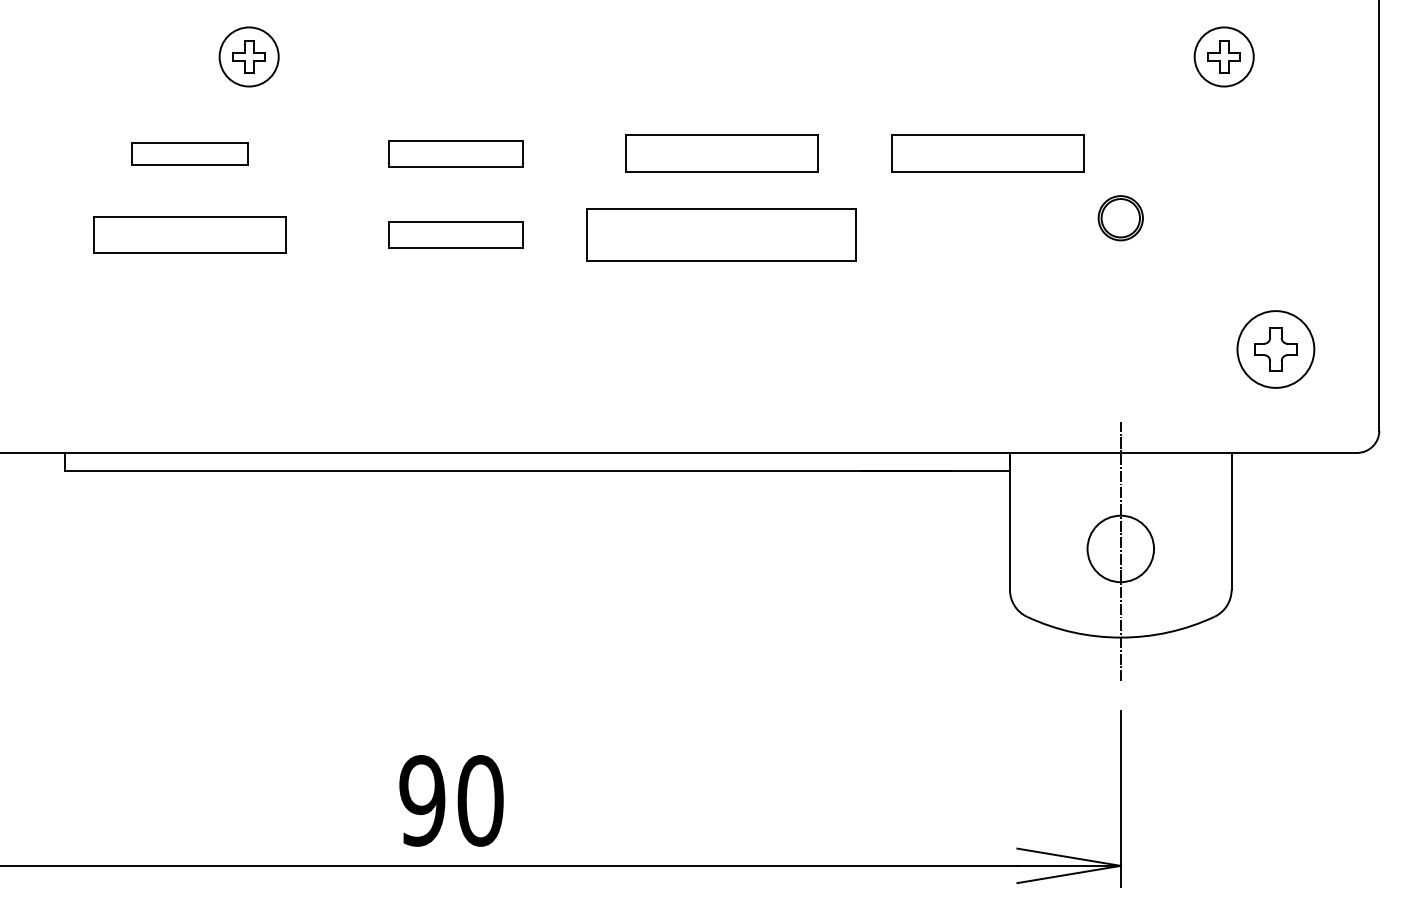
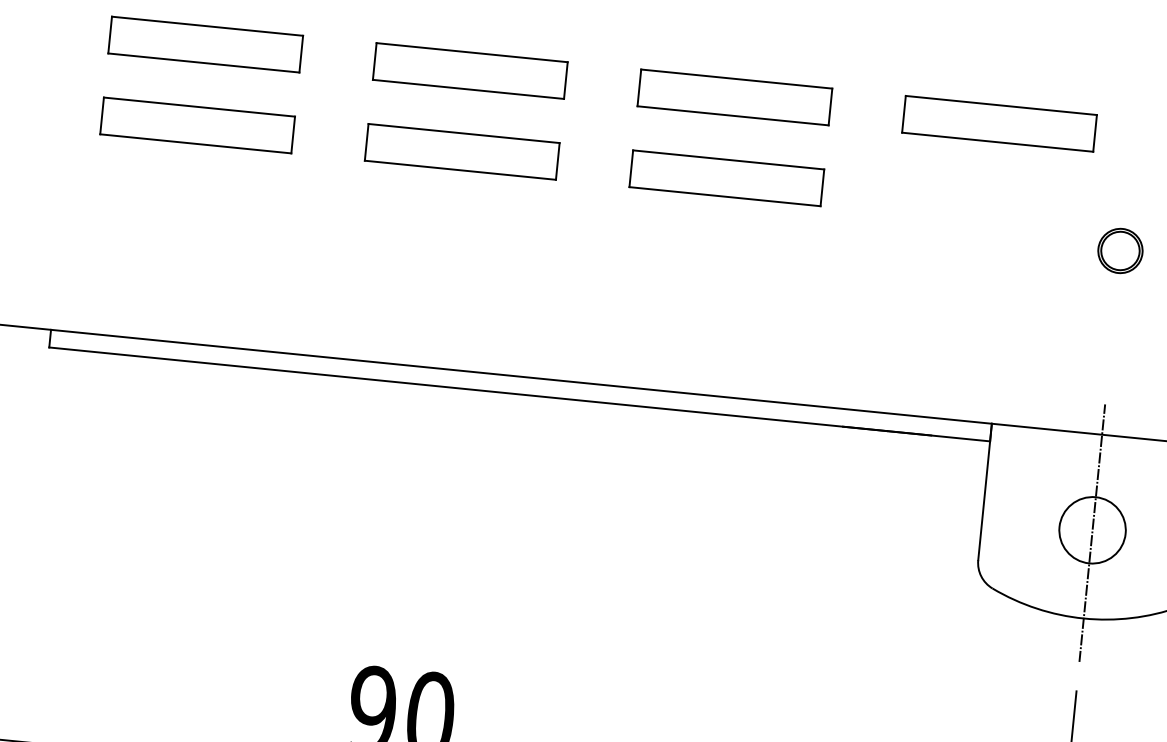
part: (189, 153) -> (205, 44), size x1.67
part: (455, 153) -> (469, 70), size x1.43
part: (1120, 218) -> (1120, 251), moved
part: (455, 234) -> (461, 151), size x1.43
part: (721, 234) -> (726, 177), size x0.71

